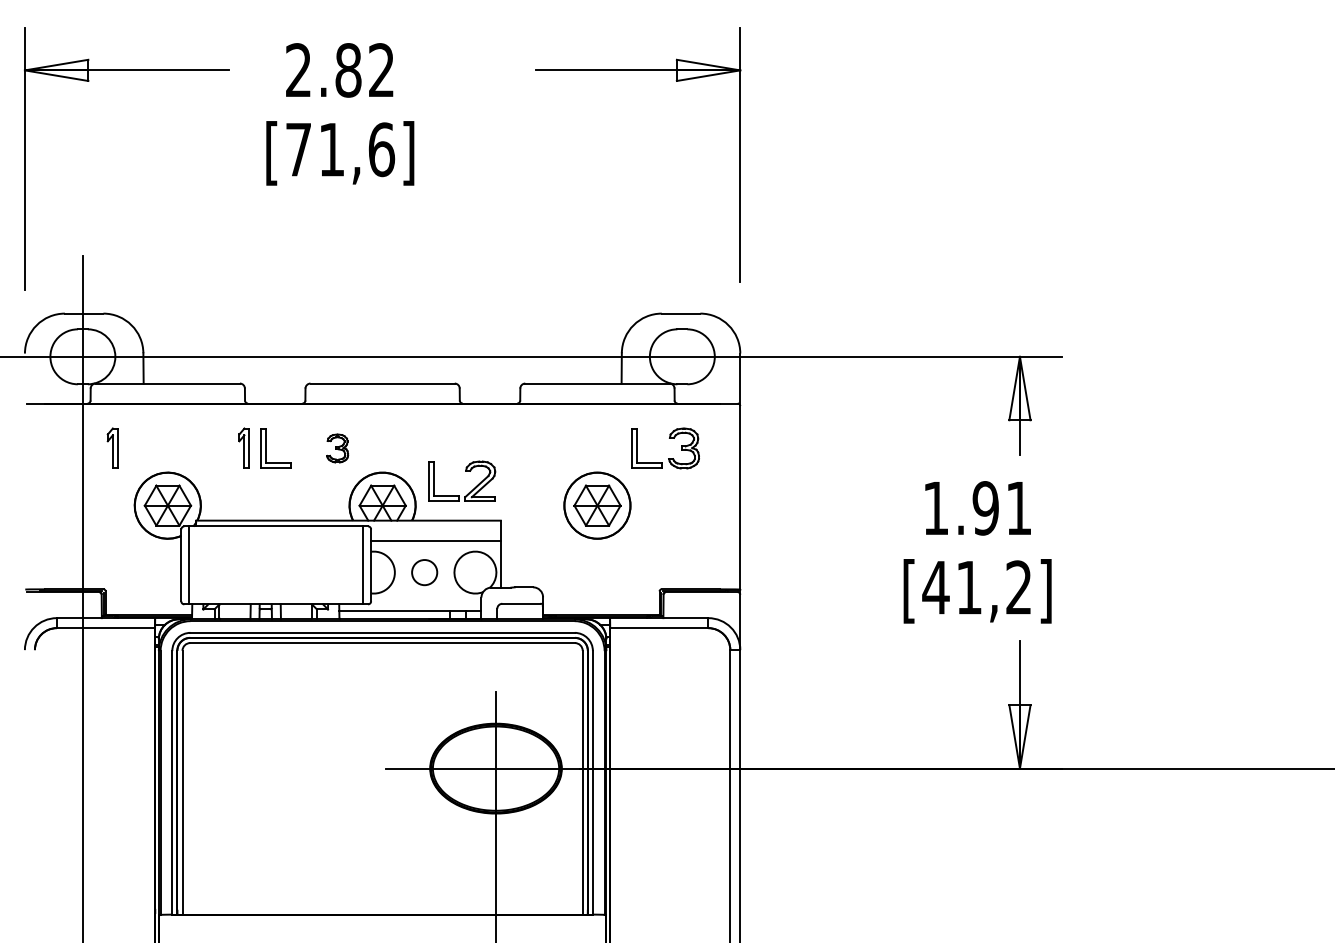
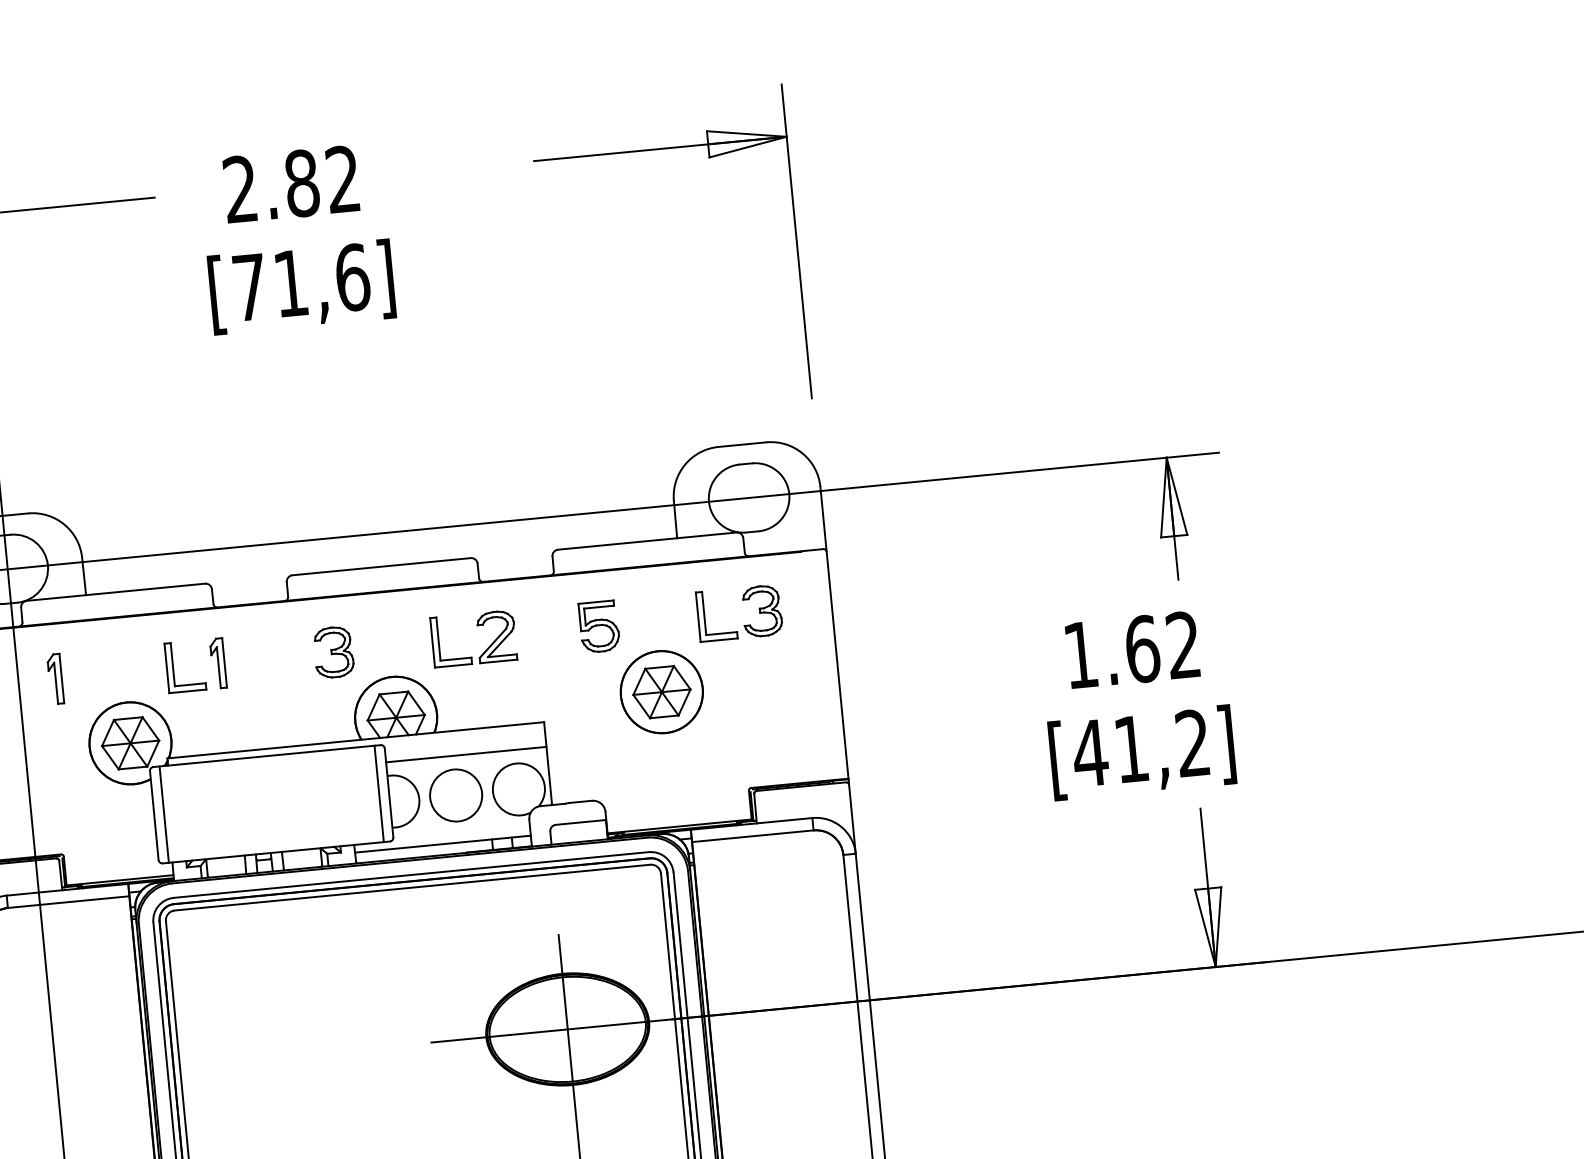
part: (266, 448) -> (174, 667), moved
part: (337, 448) -> (333, 652), size x1.43
part: (552, 448) -> (599, 626), added
part: (465, 471) -> (477, 626), moved
text: (1001, 508) -> (1161, 647), 1.91 -> 1.62
circle: (424, 572) -> (455, 795), size x1.67

